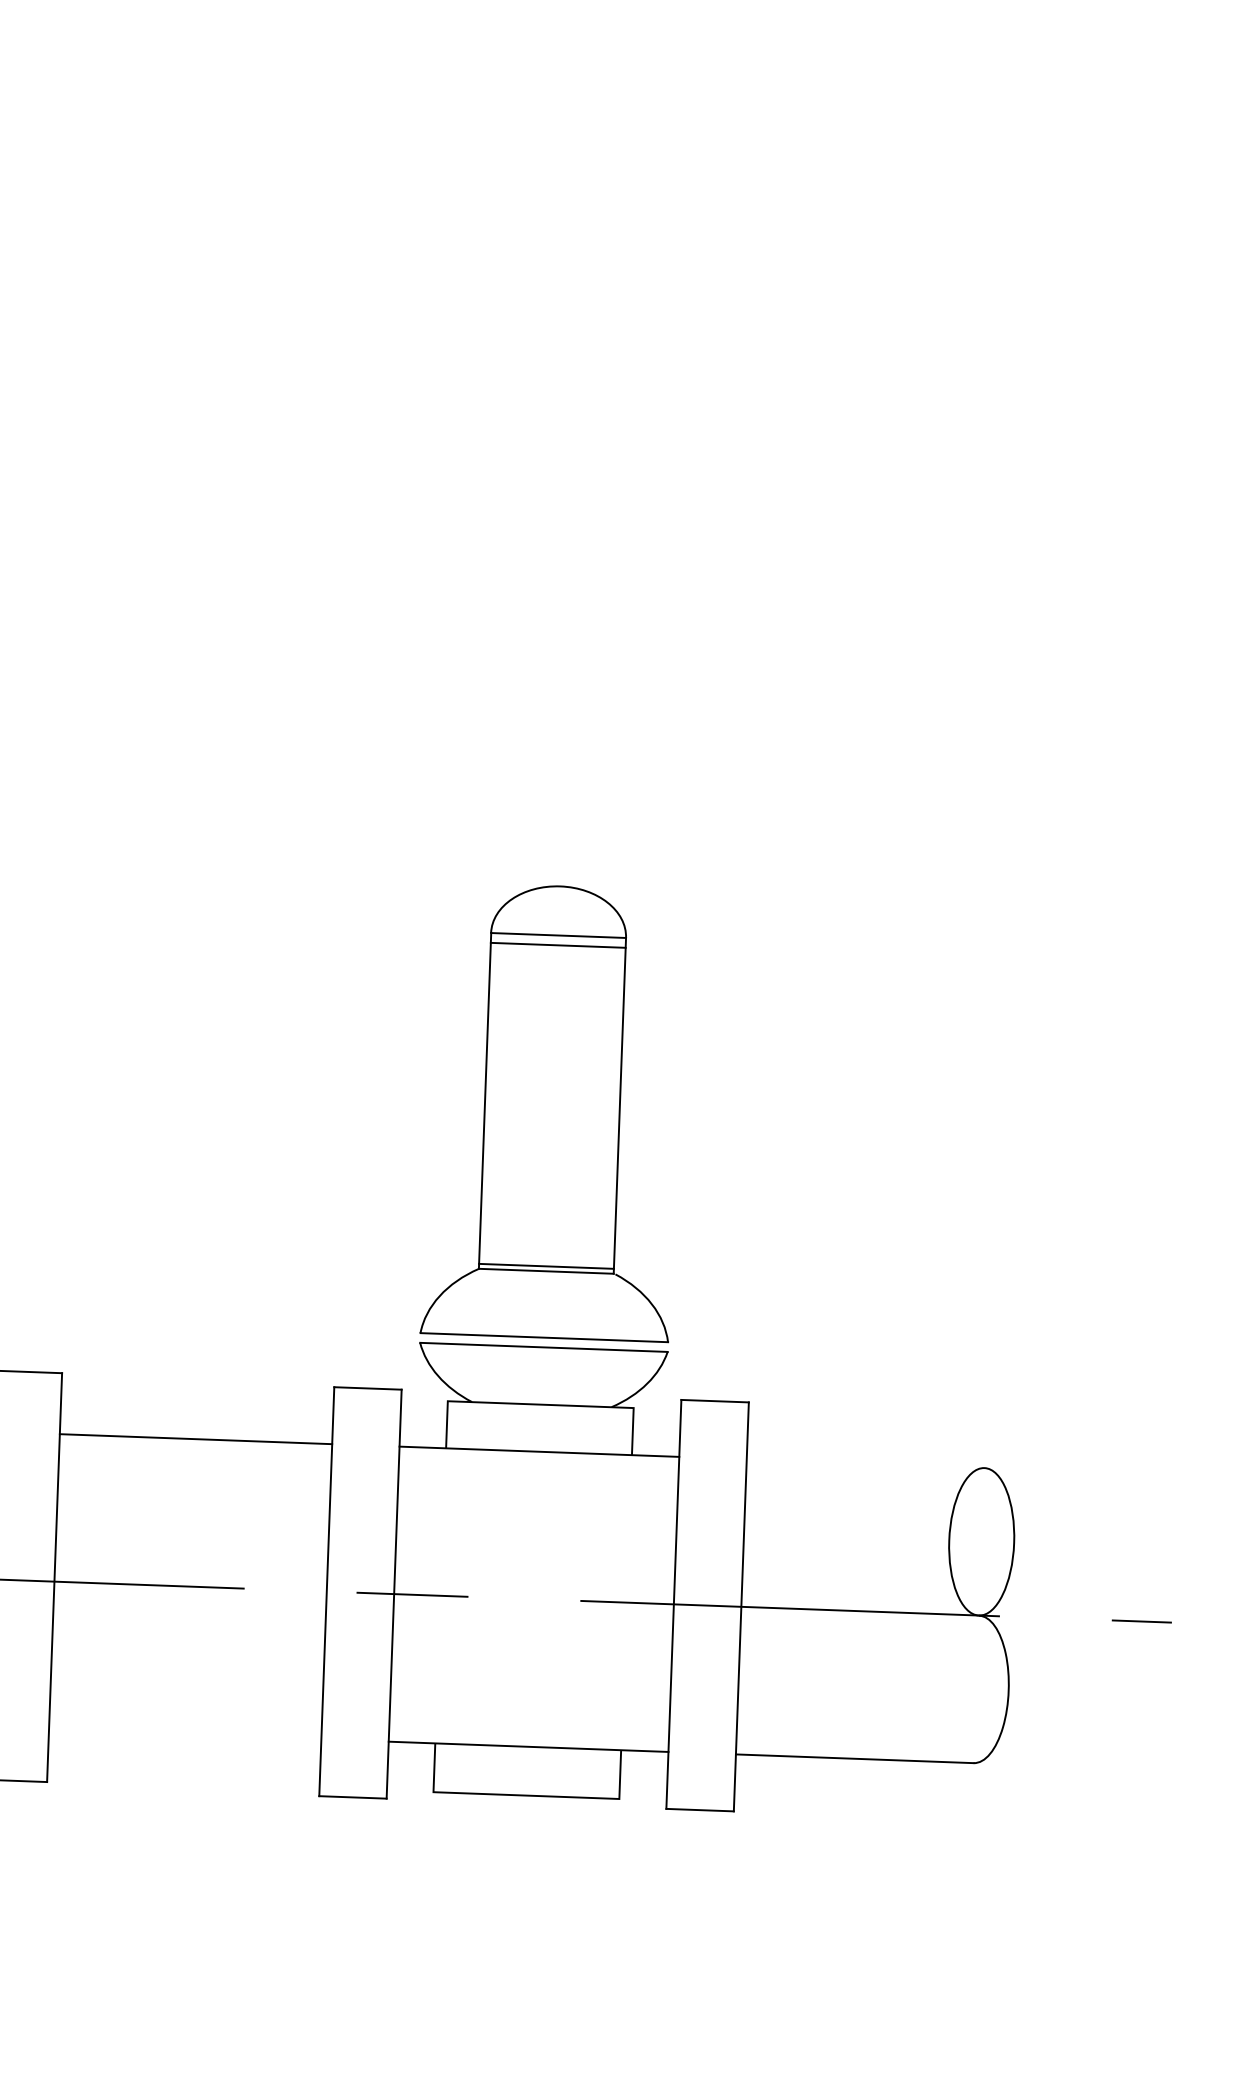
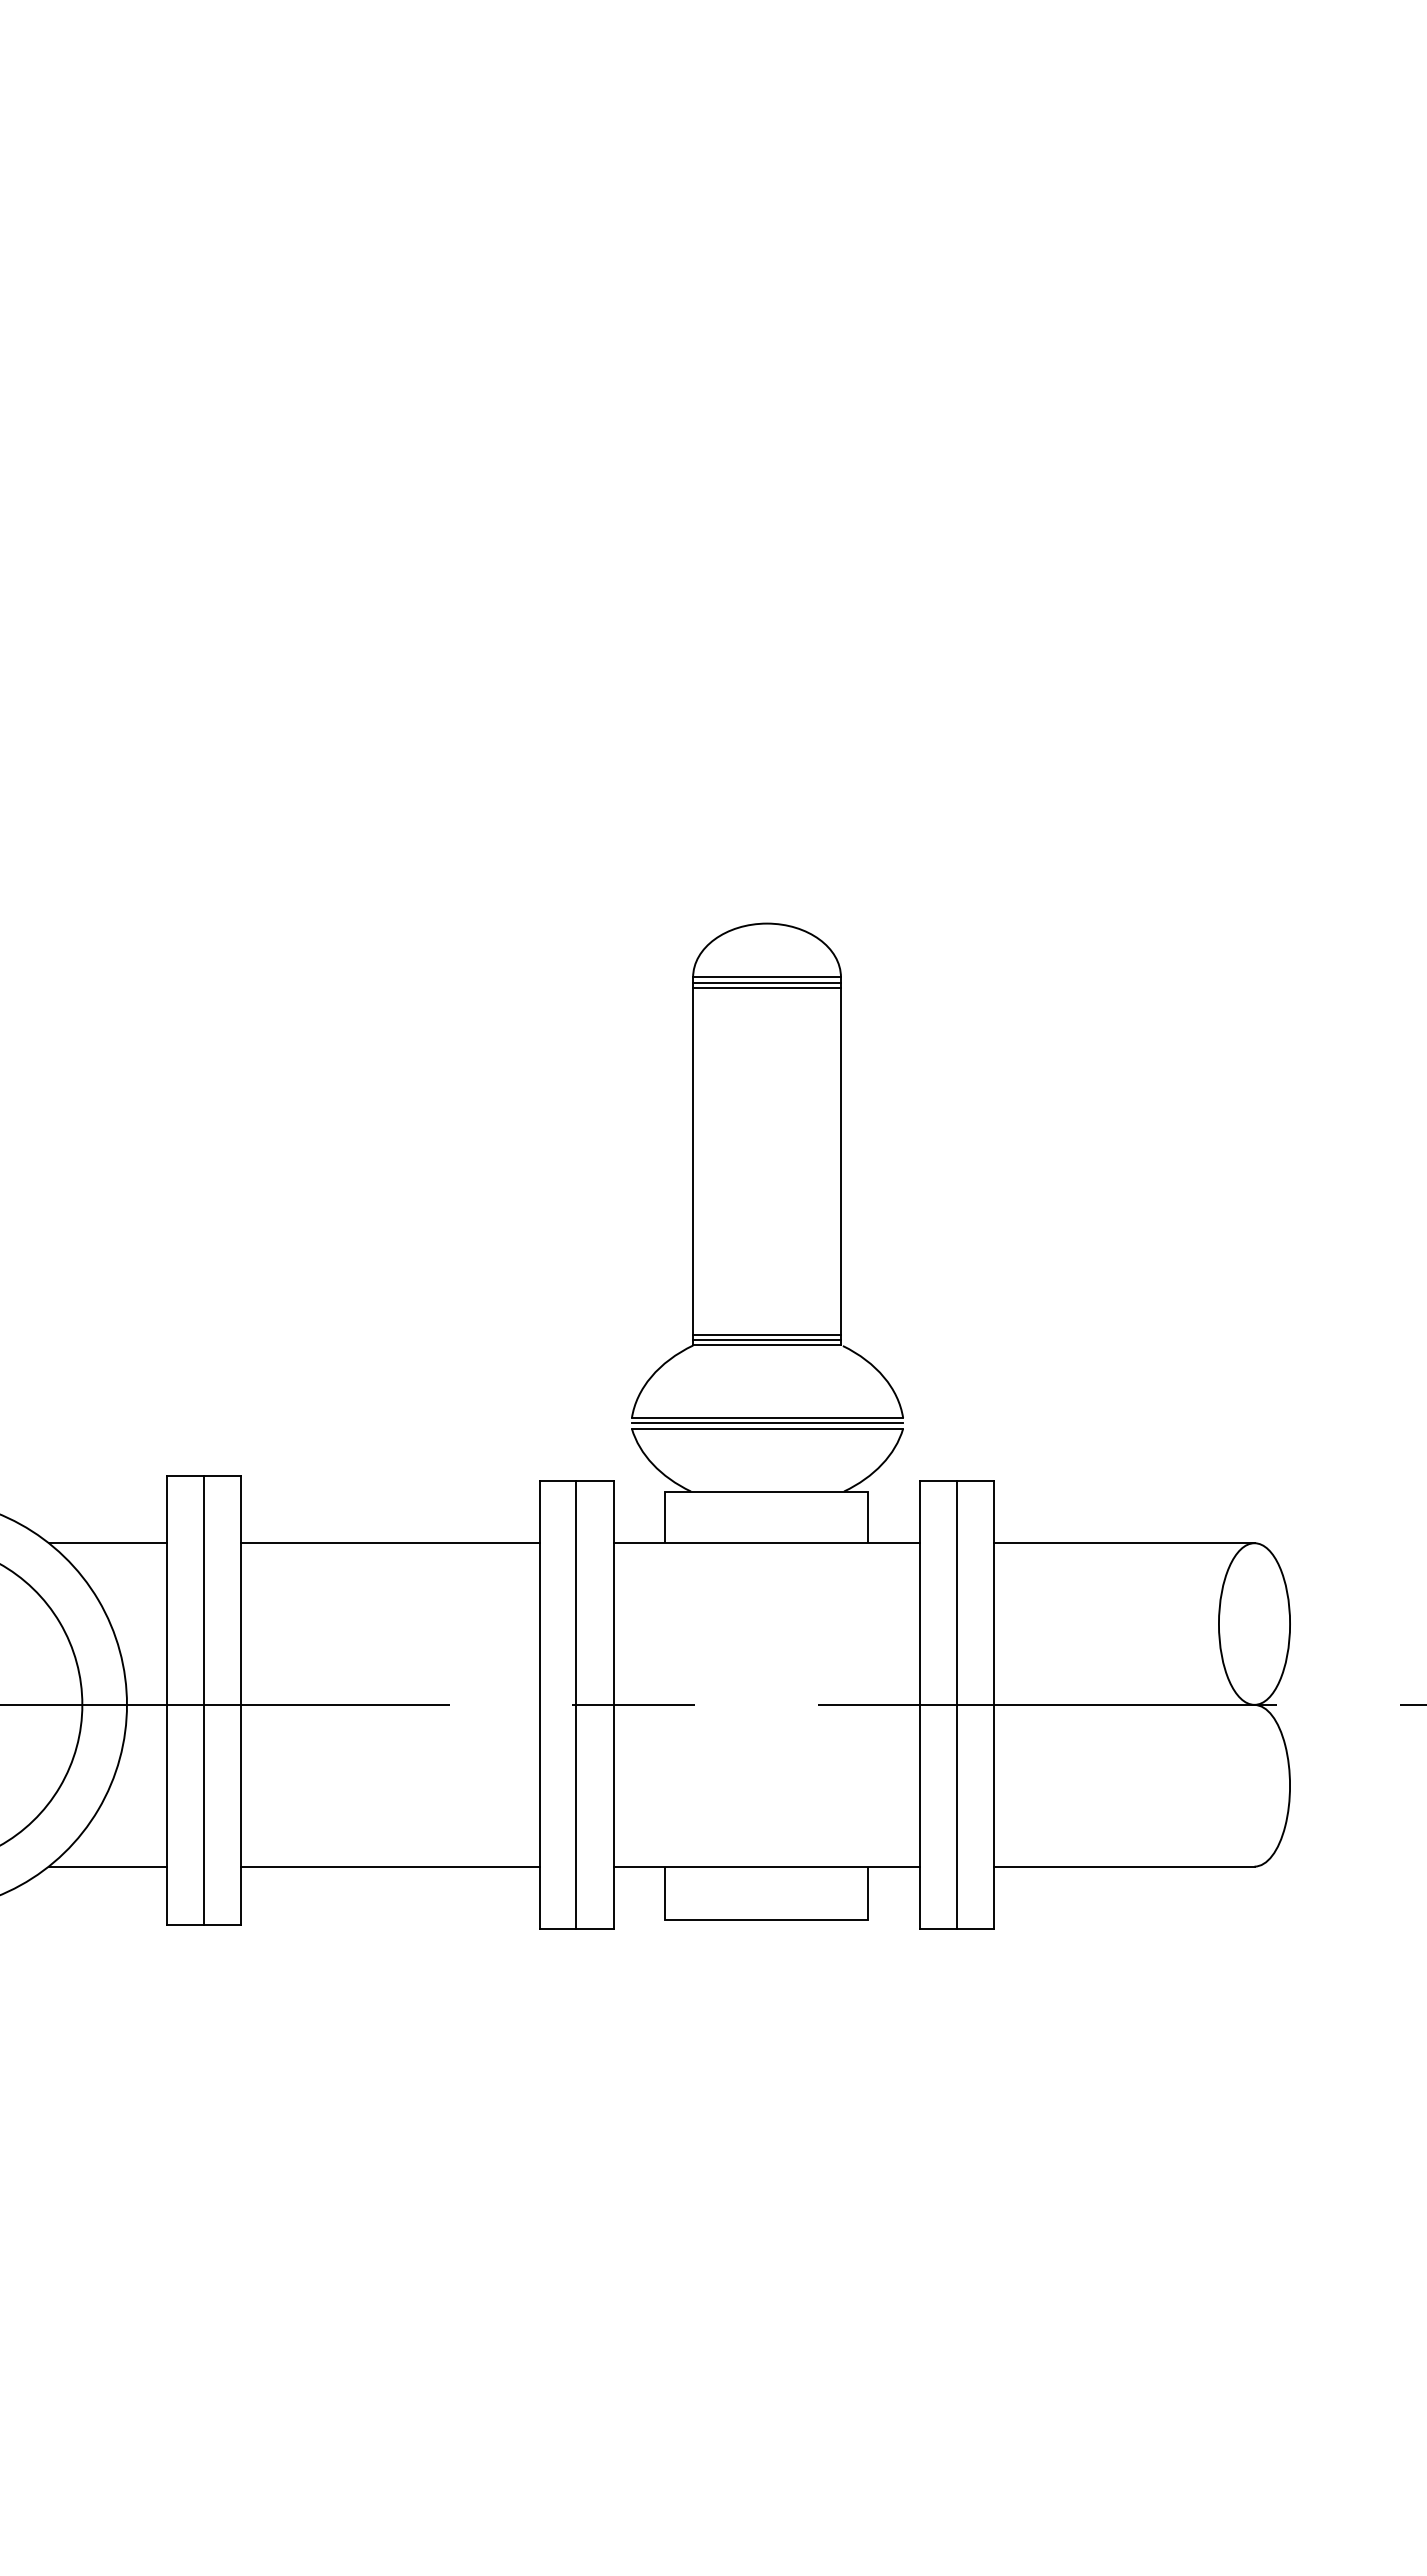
line: (558, 940) -> (767, 982), added
line: (547, 1261) -> (767, 1334), added
line: (544, 1342) -> (767, 1423), added
line: (865, 1463) -> (1124, 1543), added
line: (21, 1576) -> (204, 1700), added
line: (360, 1592) -> (576, 1704), added
line: (707, 1605) -> (956, 1704), added
line: (185, 1734) -> (390, 1866), added

